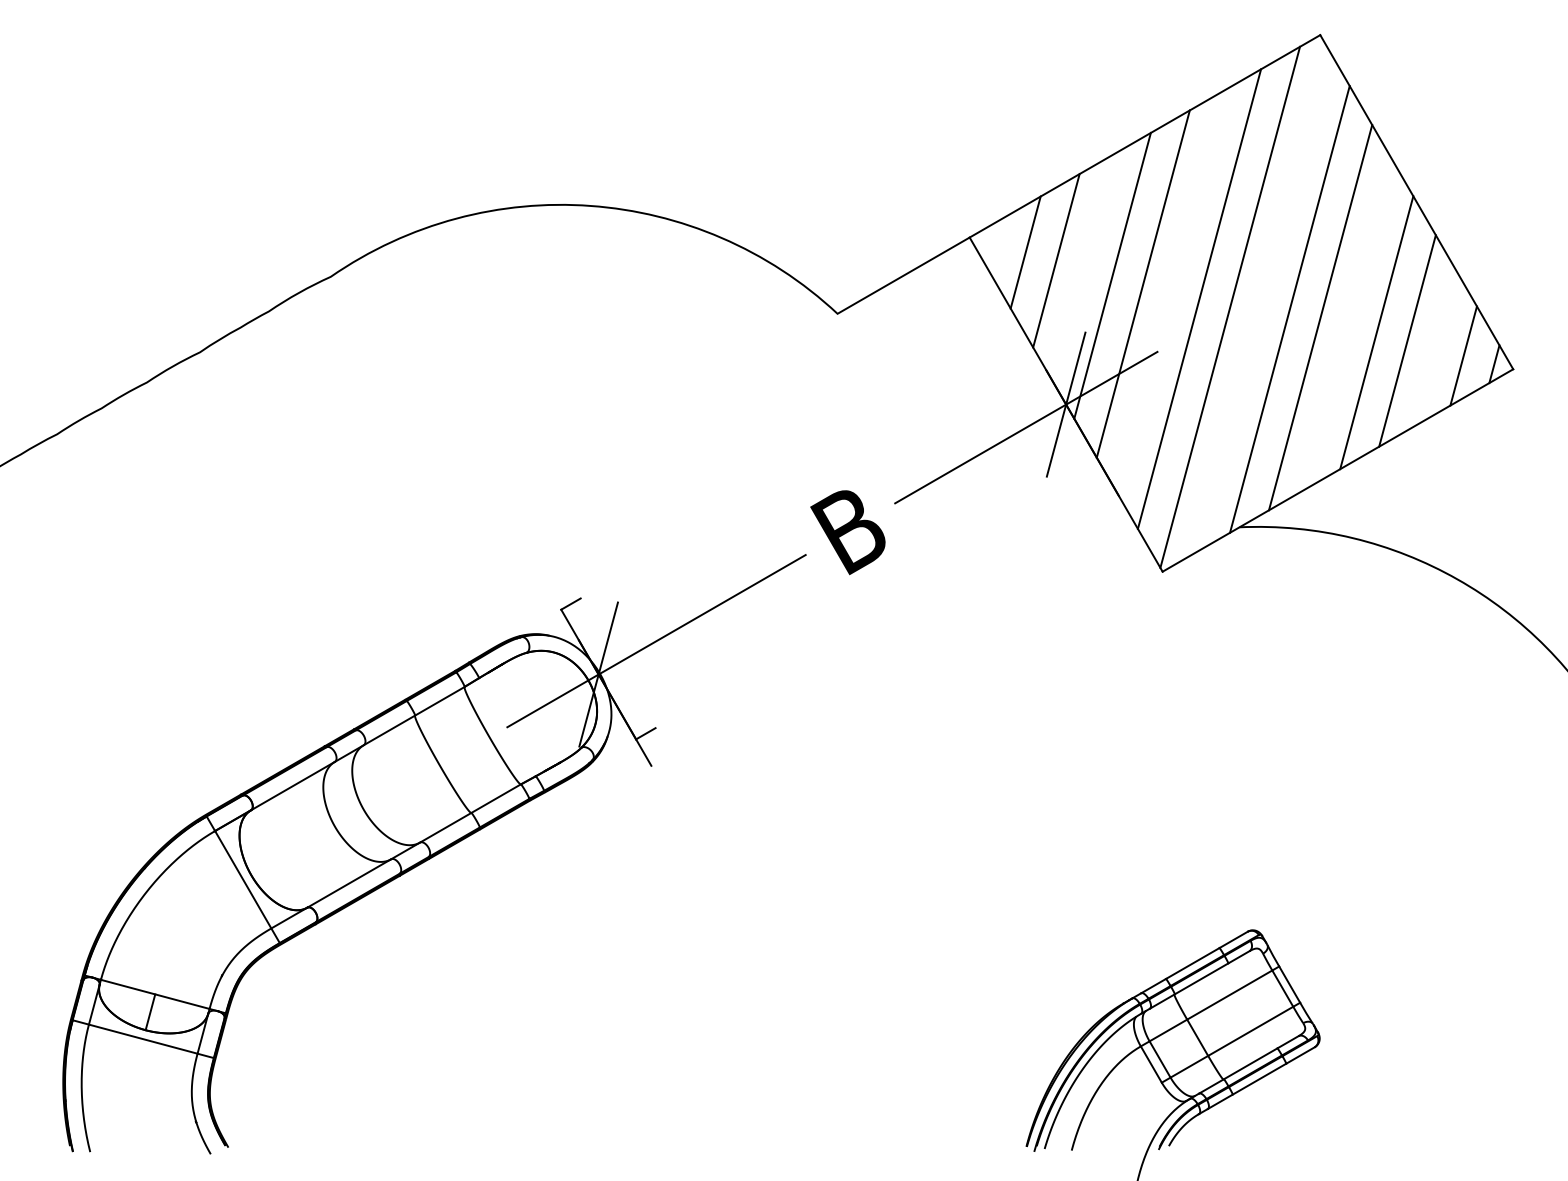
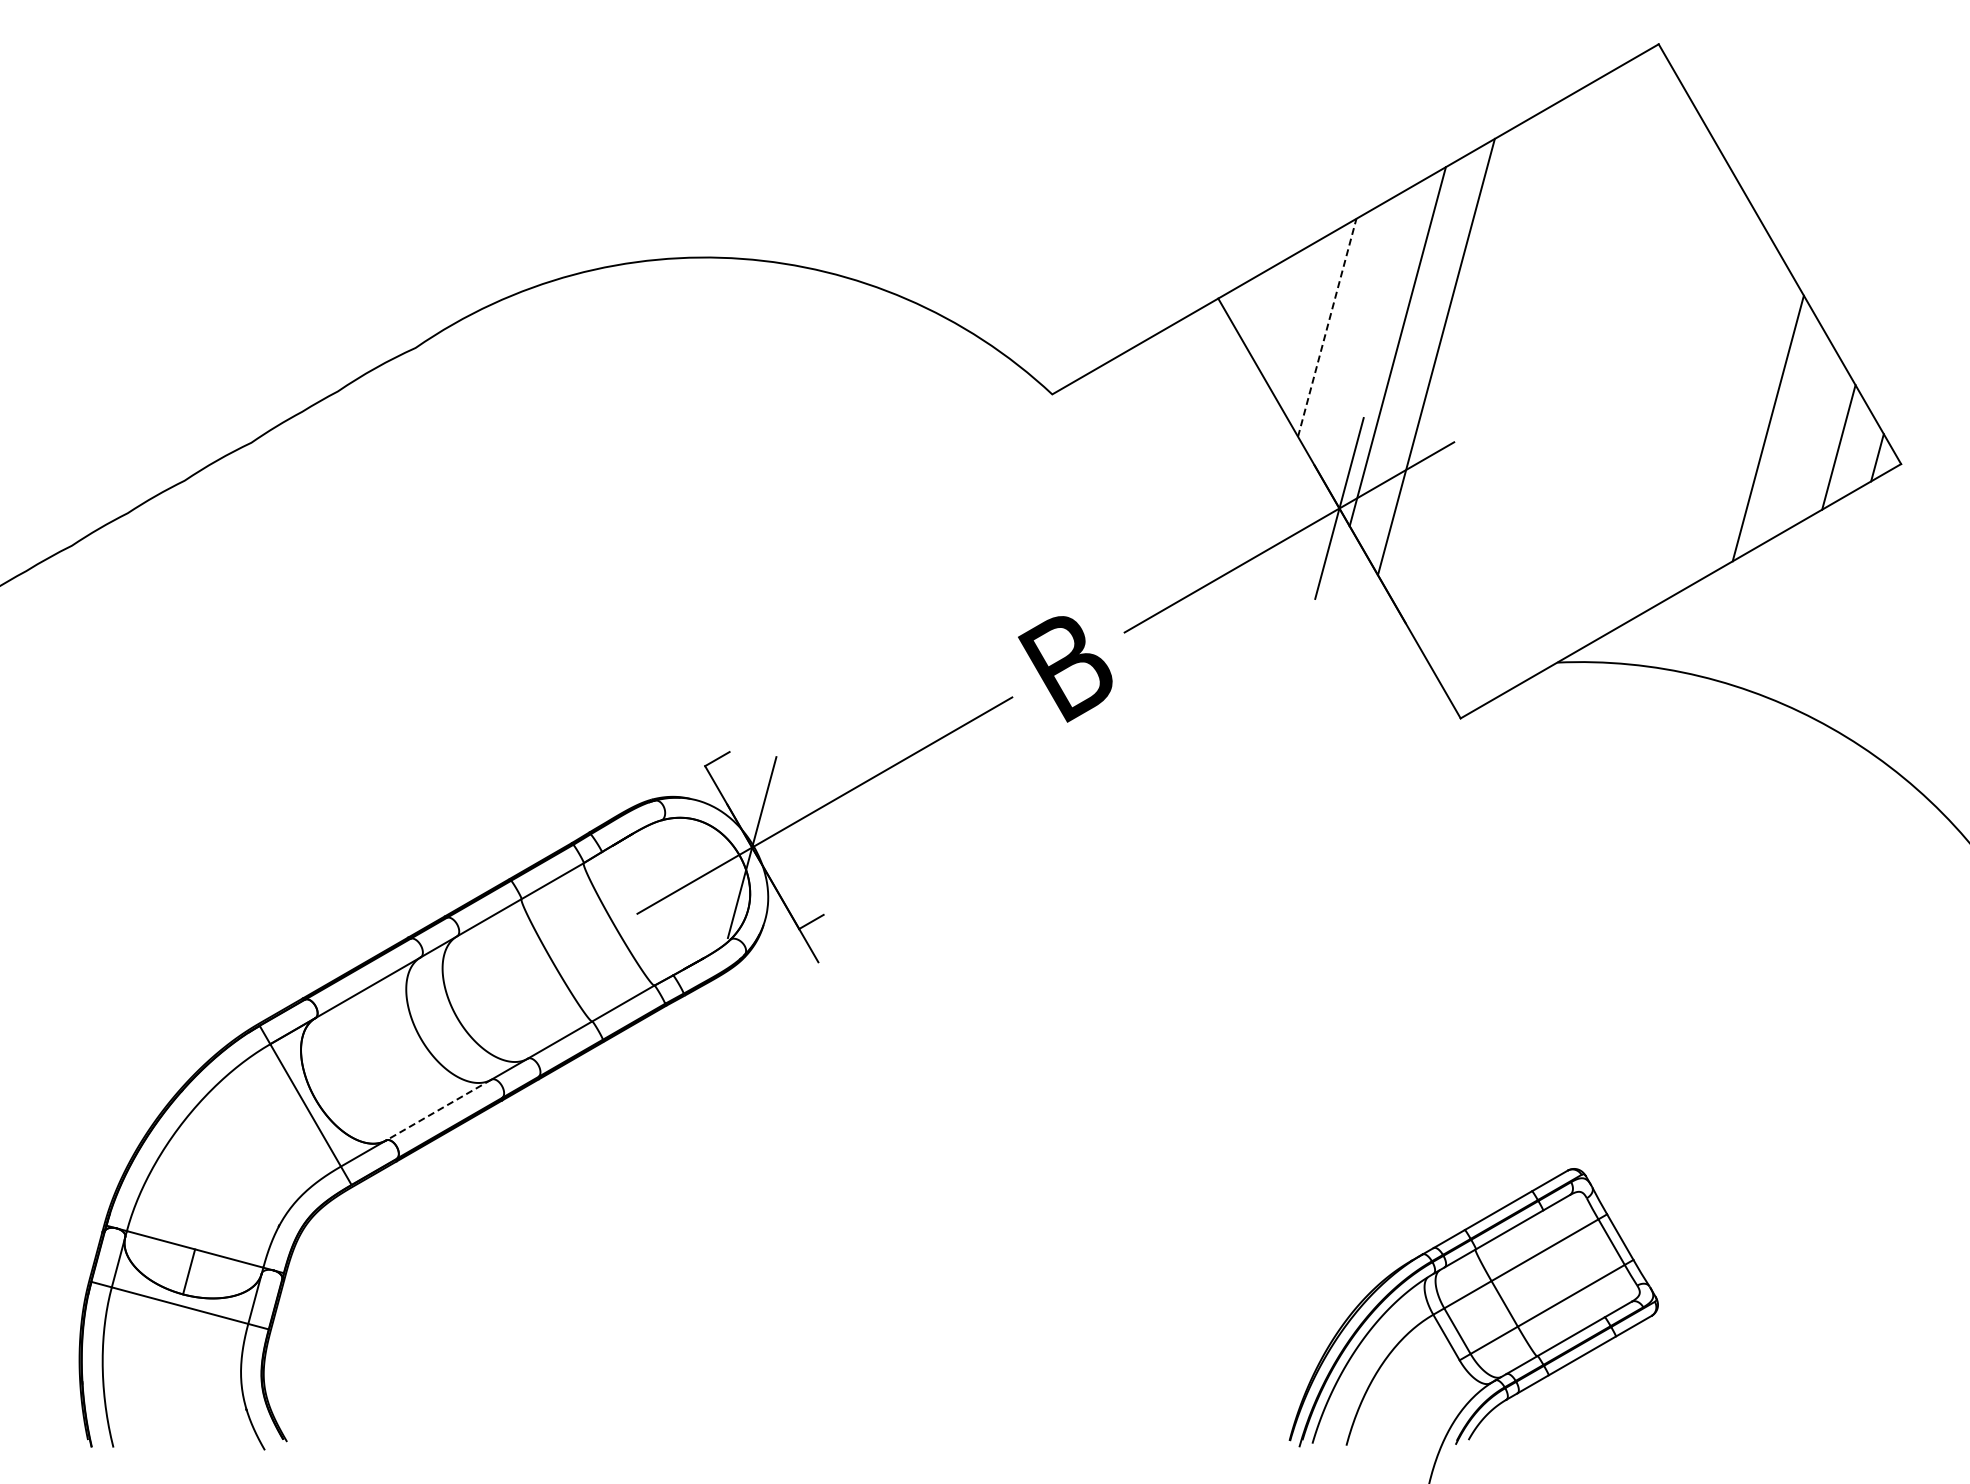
line: (1025, 252) -> (1288, 317), removed
line: (1056, 260) -> (1327, 327), solid -> dashed
line: (1199, 298) -> (1506, 375), removed
line: (1230, 306) -> (1545, 385), removed
line: (1289, 309) -> (1620, 388), removed
line: (1320, 317) -> (1658, 399), removed
line: (1376, 332) -> (1729, 417), removed
line: (348, 883) -> (438, 1110), solid -> dashed

